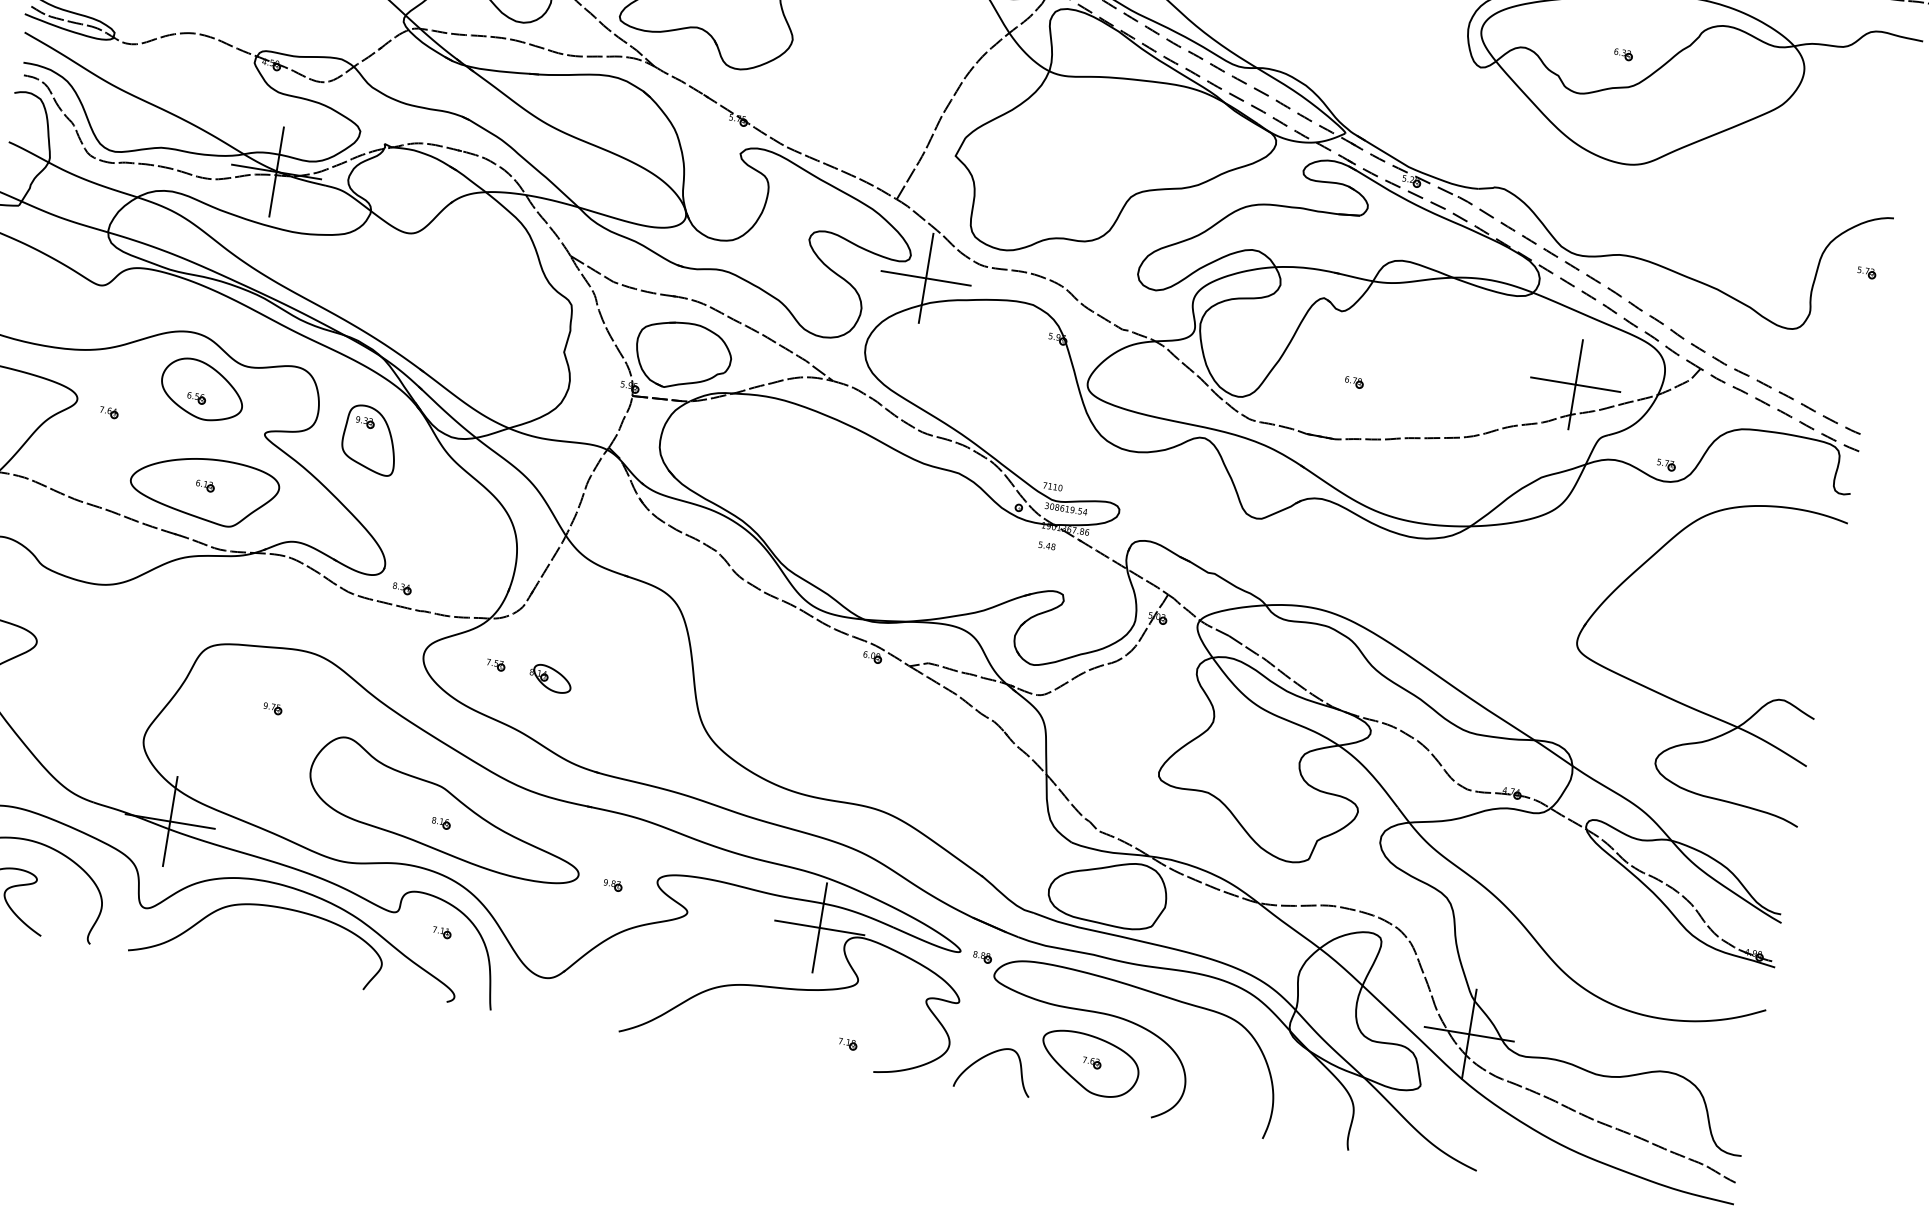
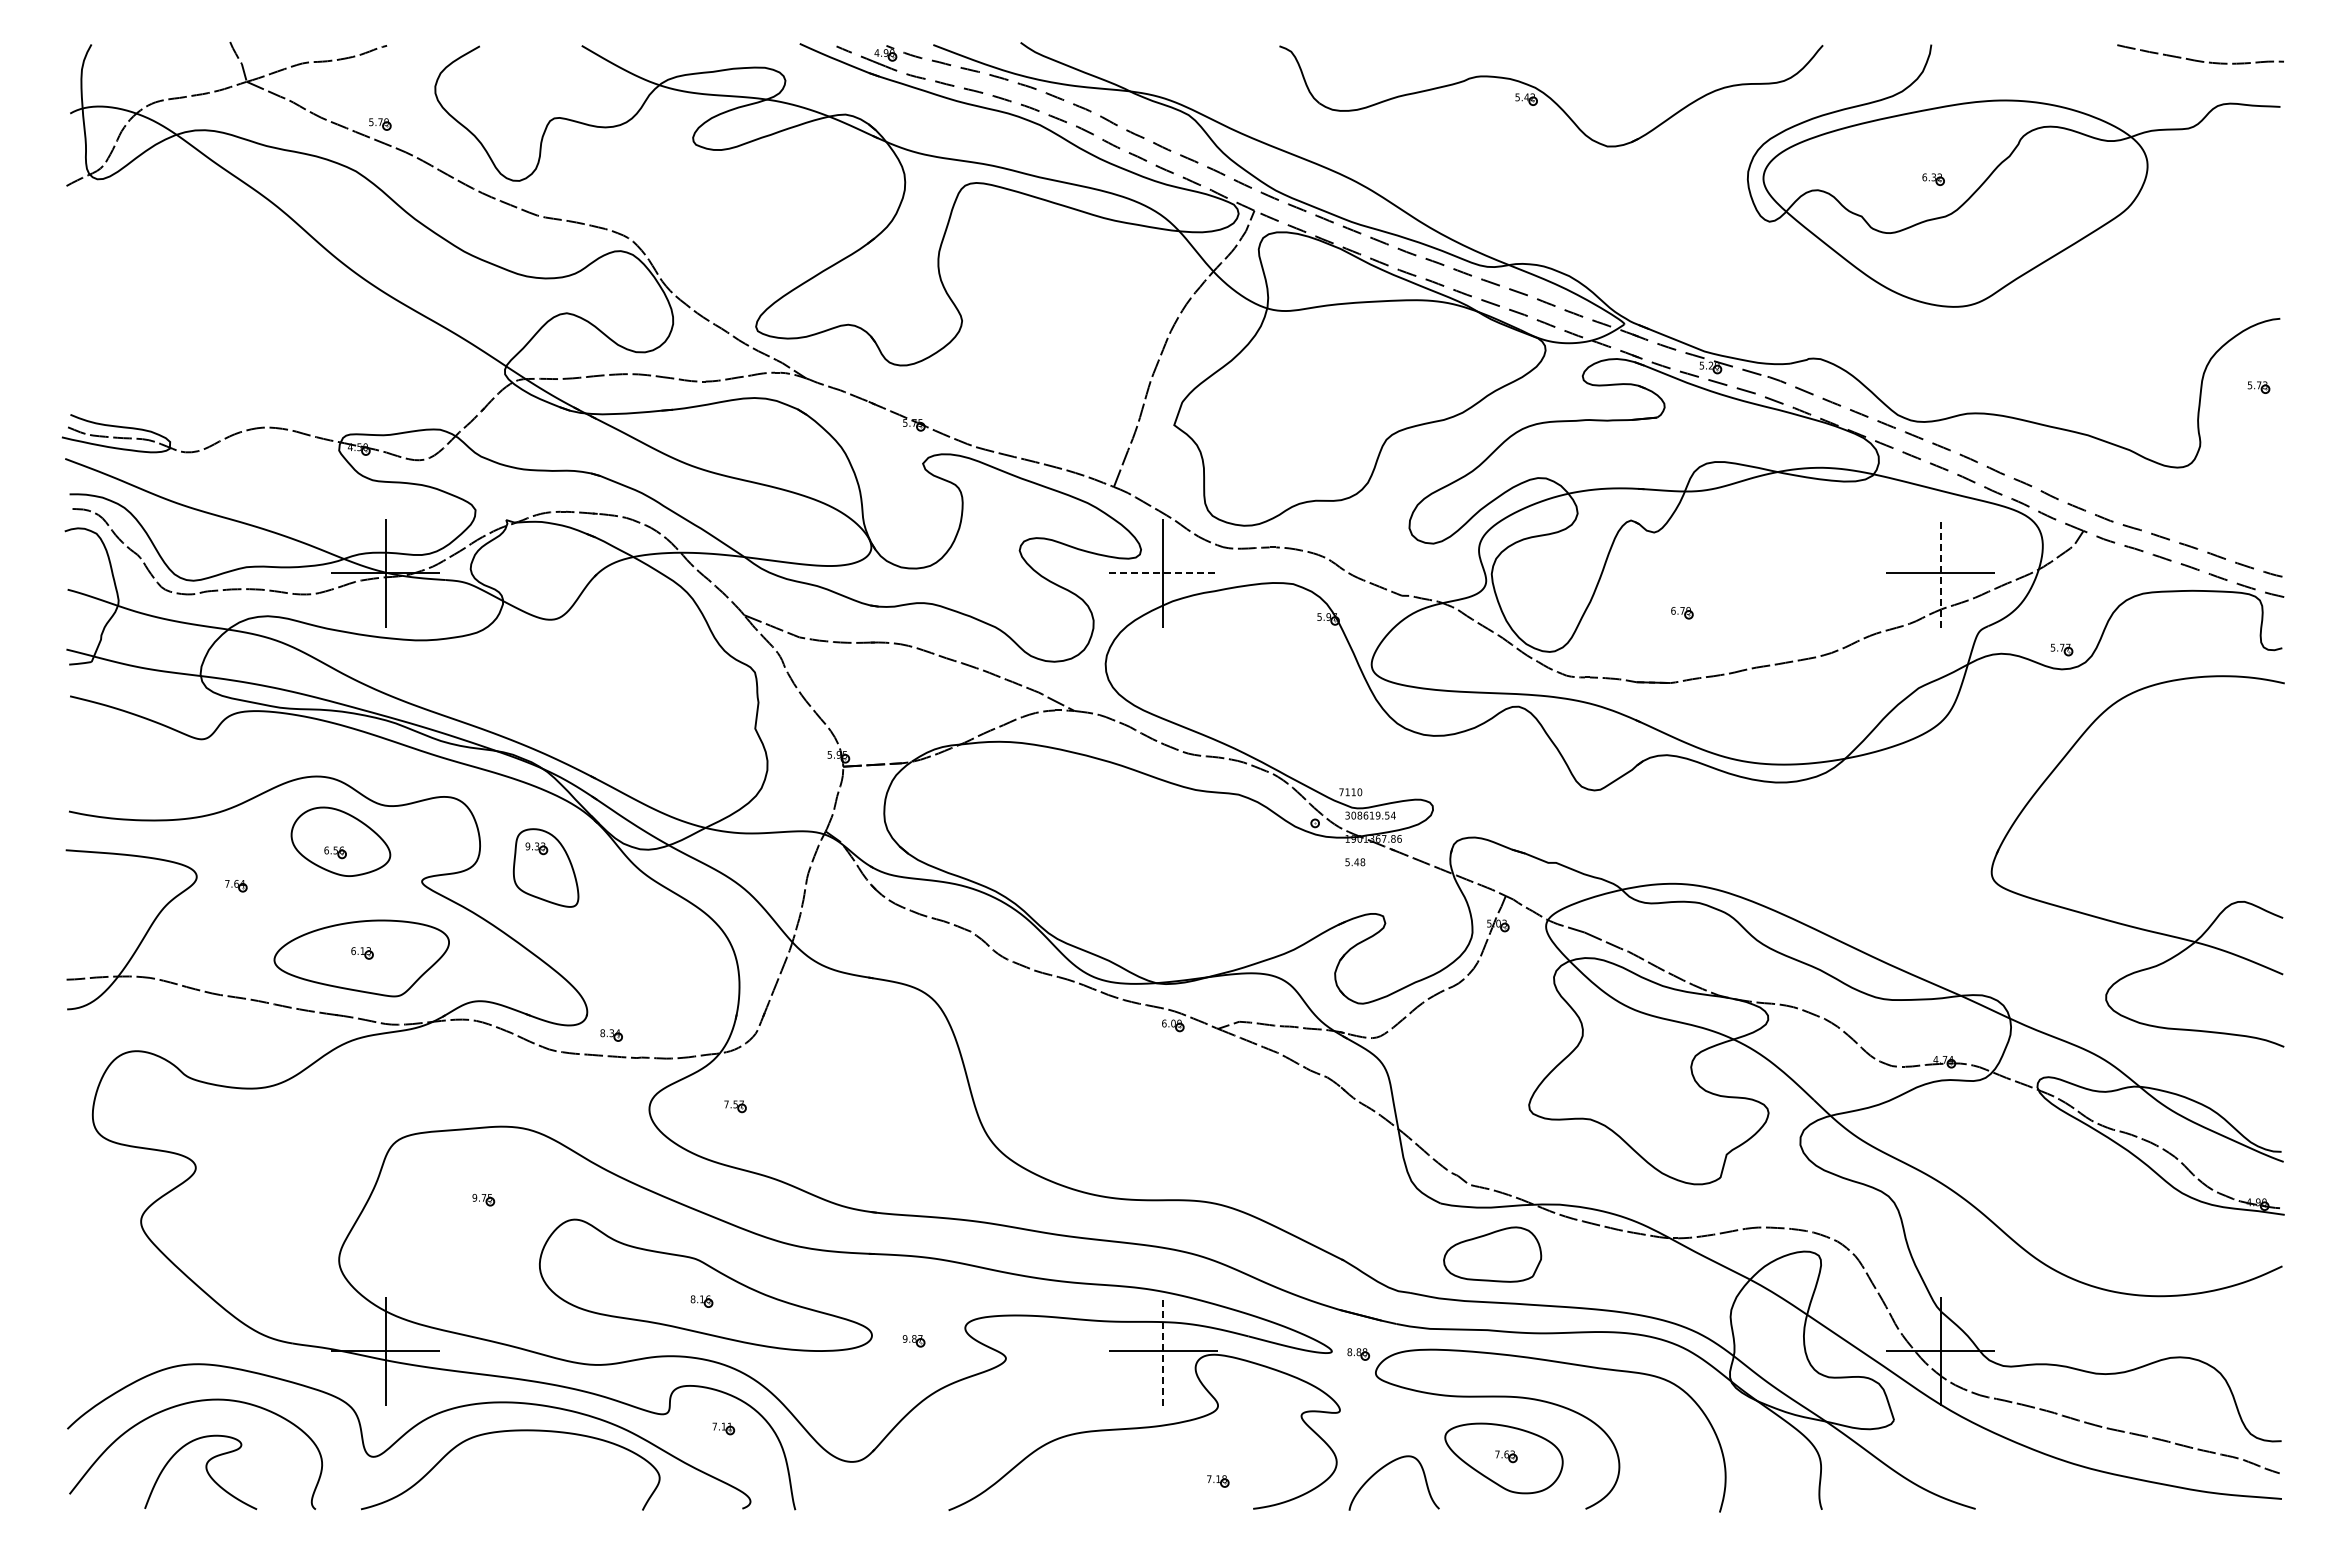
line: (926, 278) -> (1163, 573), solid -> dashed
part: (682, 356) -> (894, 710), removed
line: (1575, 384) -> (1940, 573), solid -> dashed
part: (550, 678) -> (801, 1111), removed
part: (1108, 892) -> (1492, 1254), size x0.7
line: (819, 928) -> (1163, 1351), solid -> dashed

